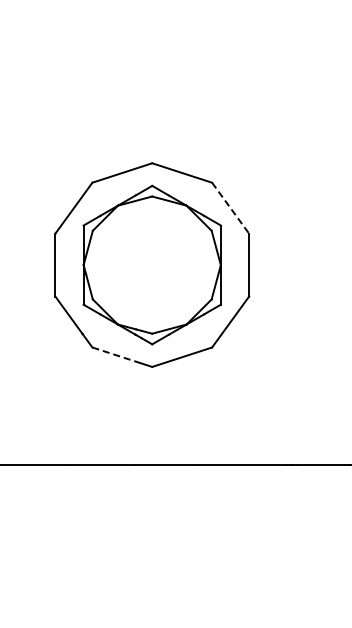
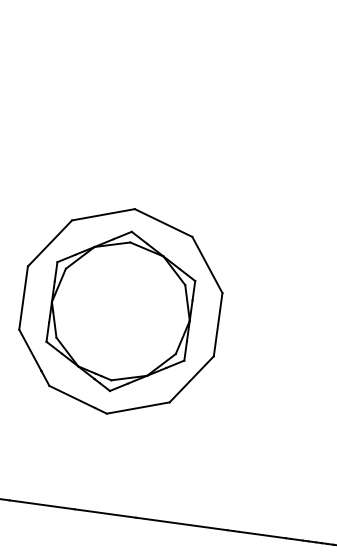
line: (230, 208) -> (207, 265), dashed -> solid
line: (116, 355) -> (72, 397), dashed -> solid

